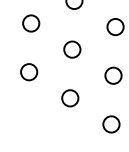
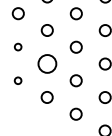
circle: (30, 22) -> (17, 46), size x0.6
circle: (71, 48) -> (46, 63), size x1.6
circle: (28, 71) -> (17, 80), size x0.6

